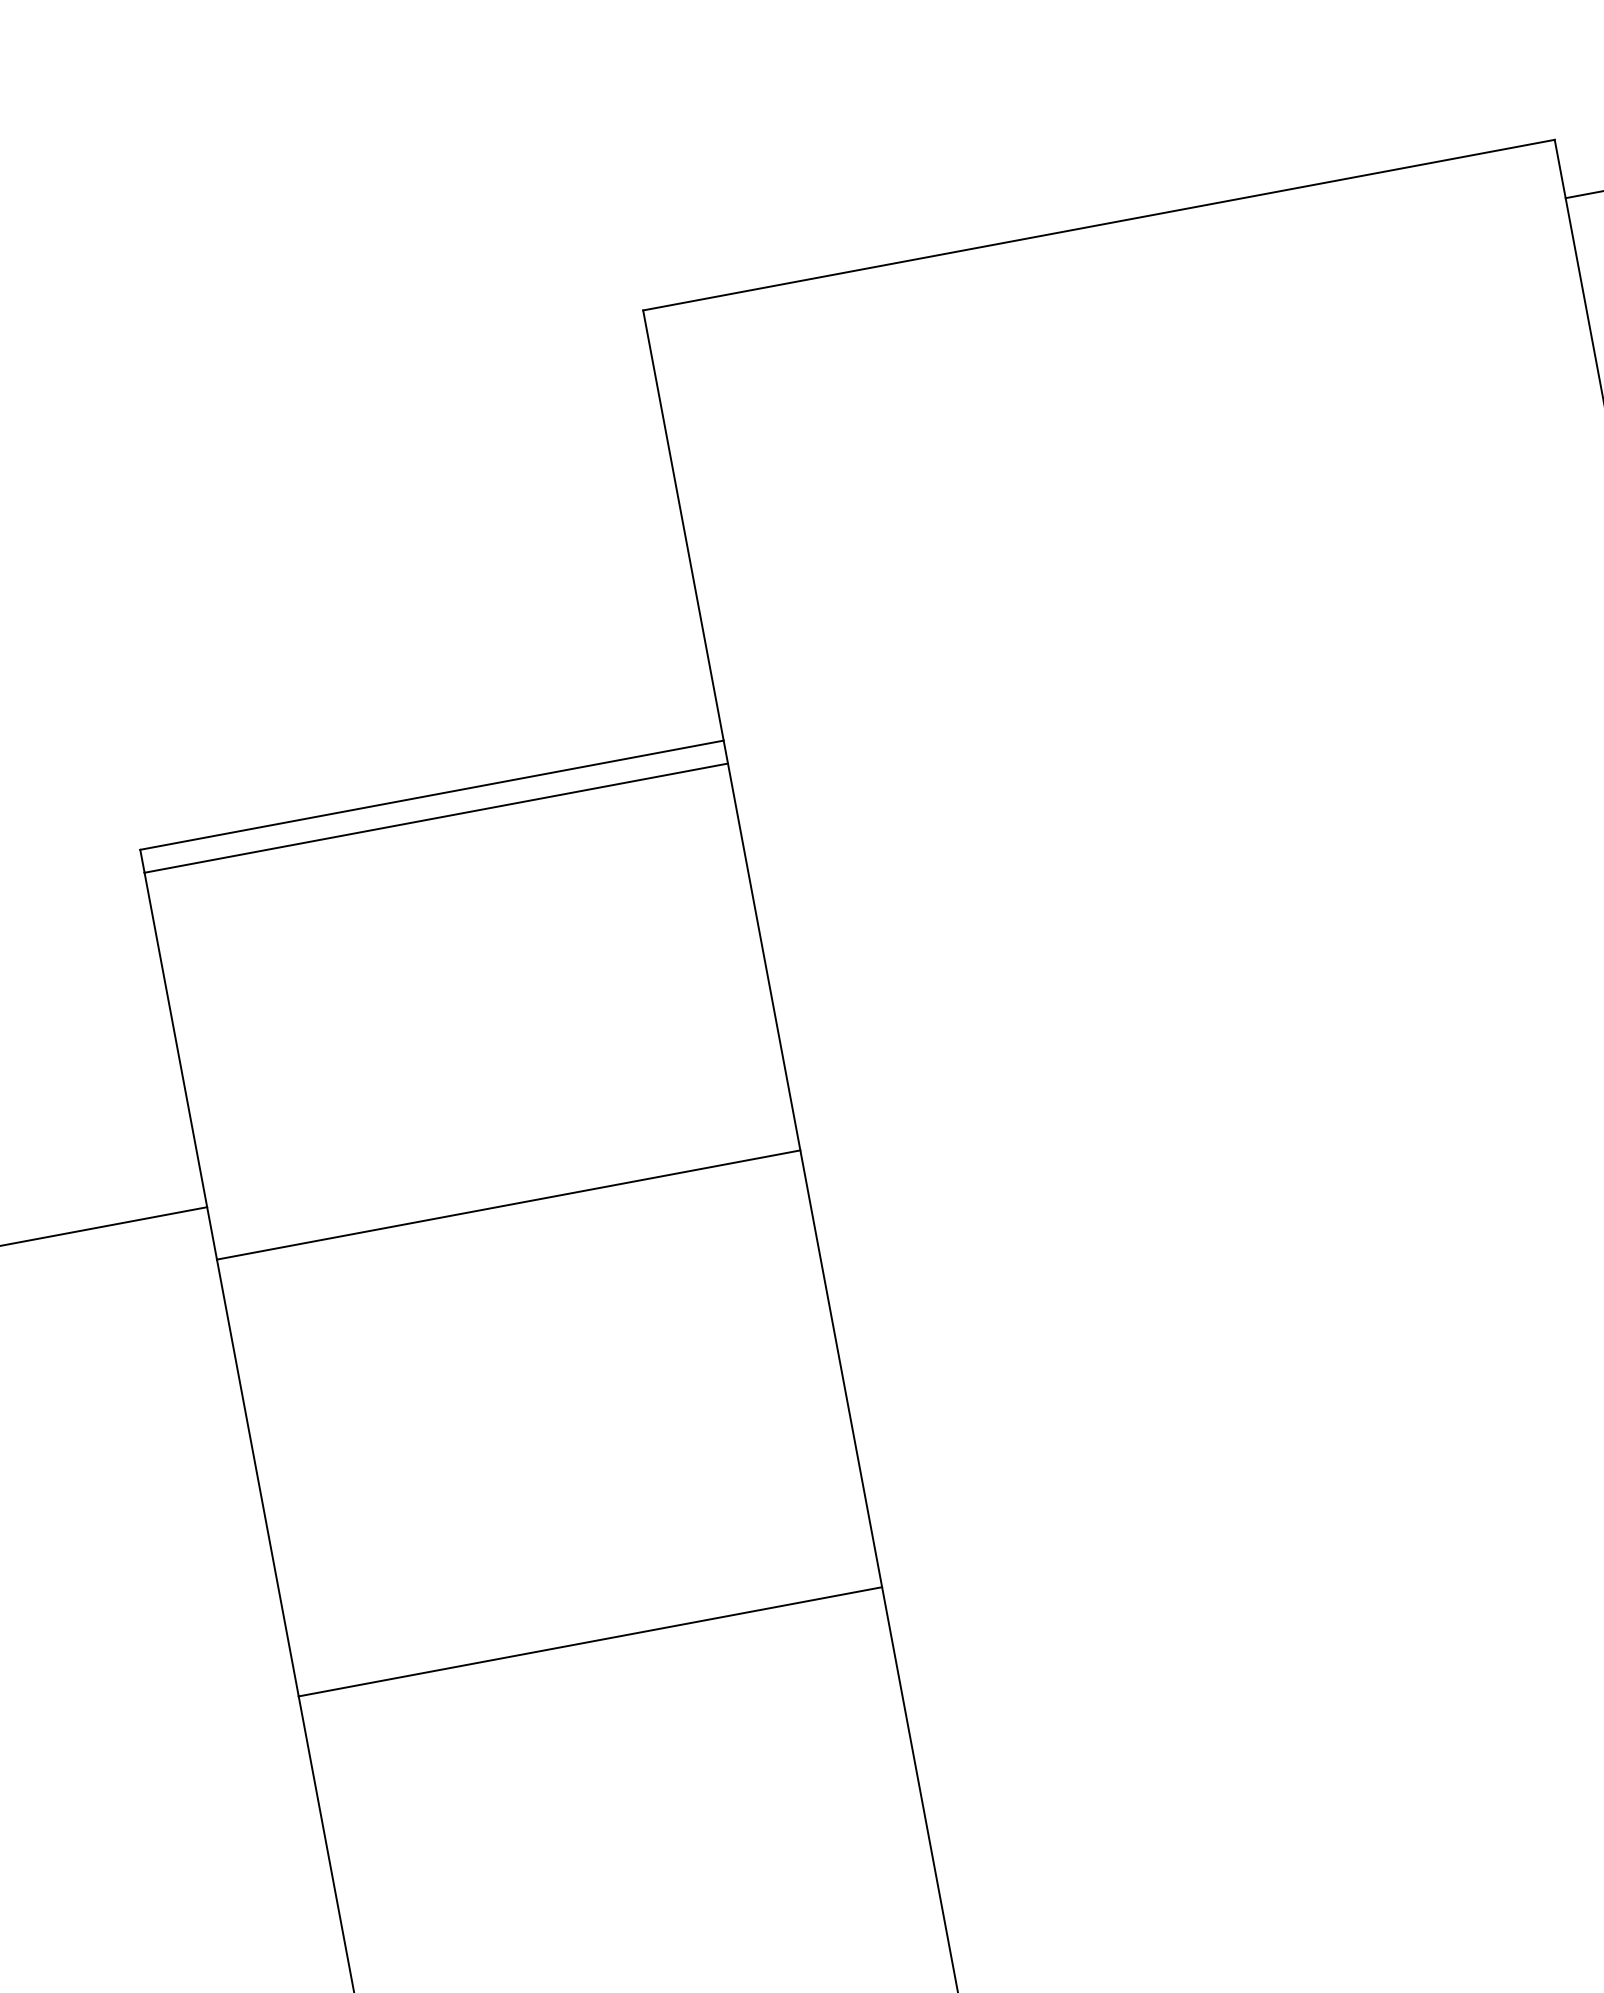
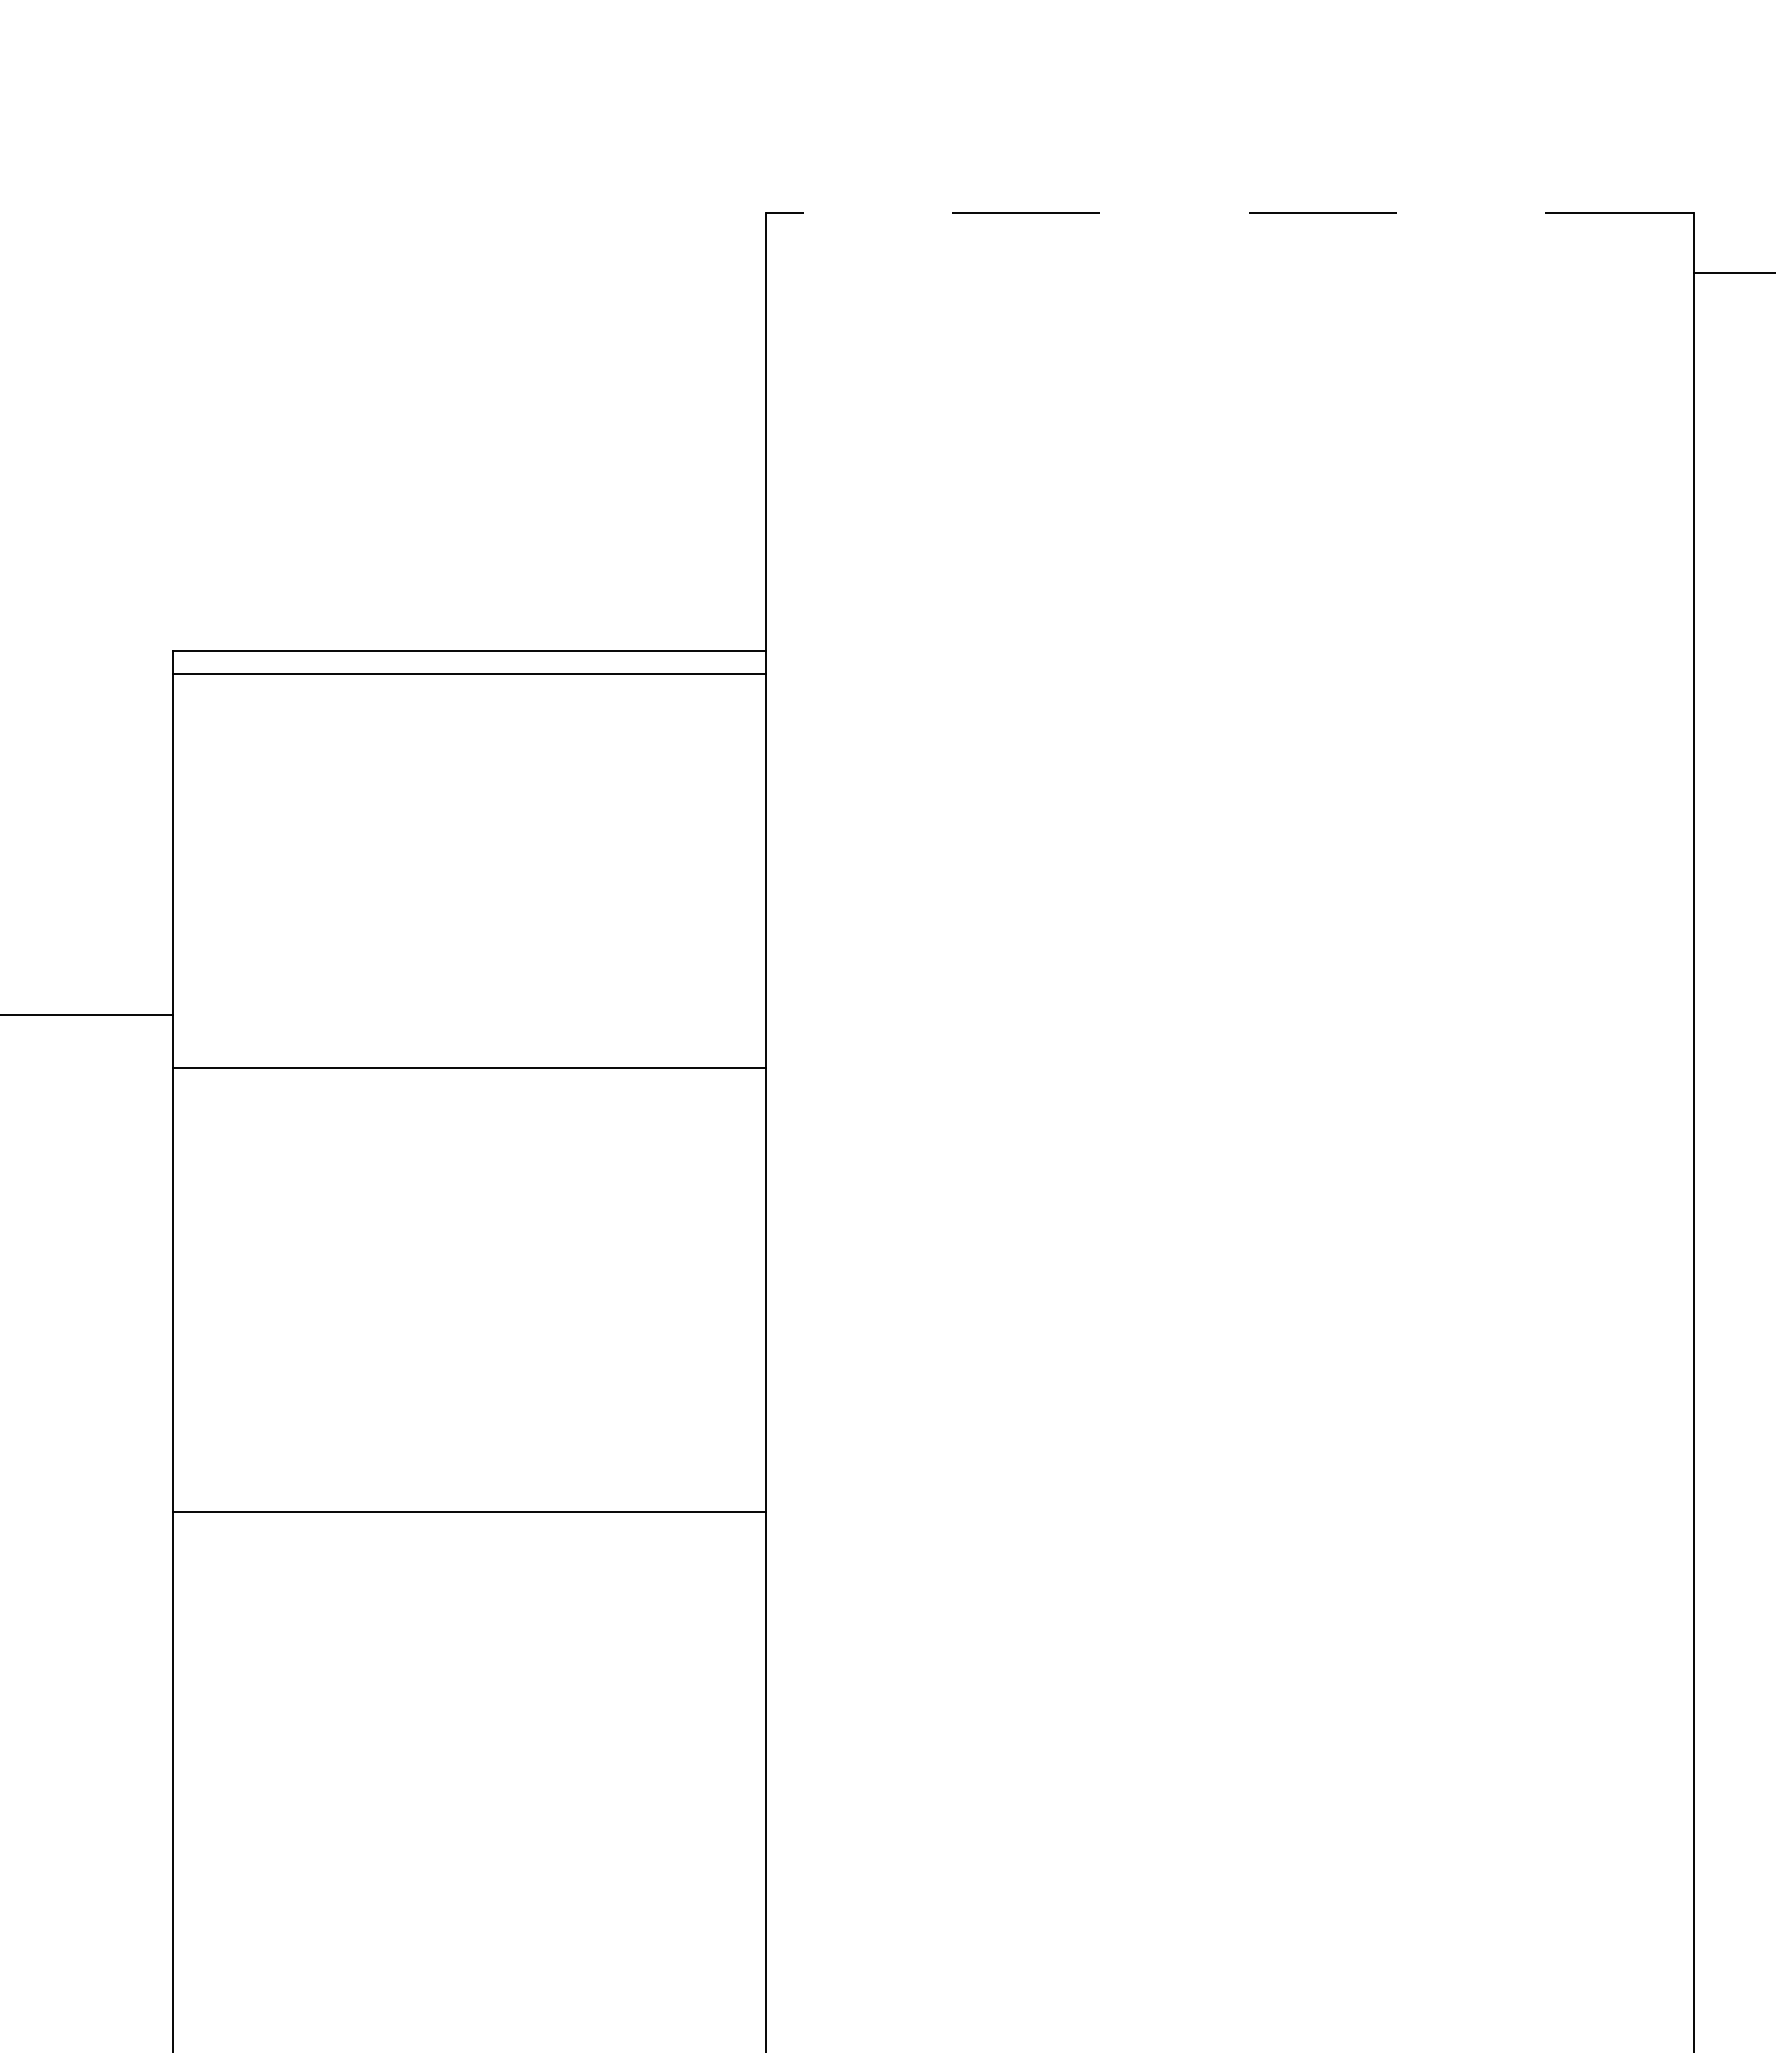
line: (1099, 225) -> (1230, 213), solid -> dashed

